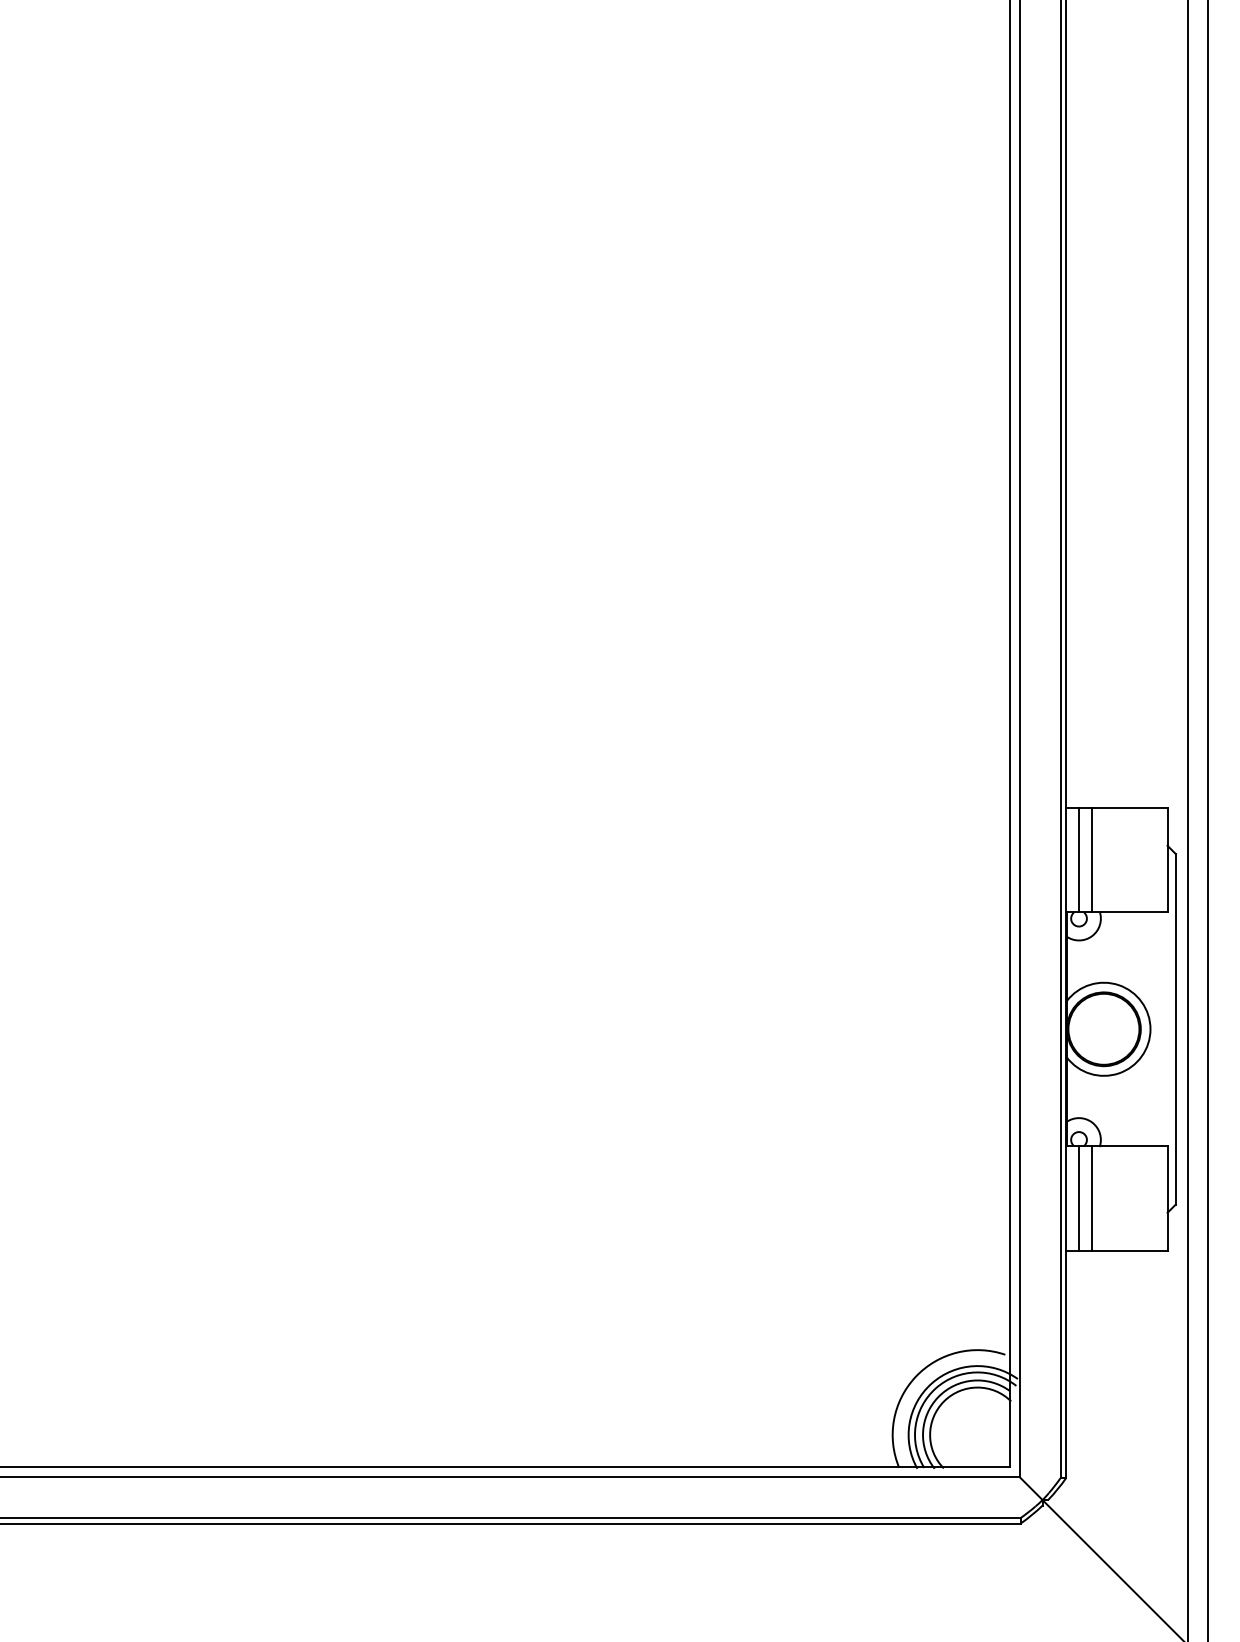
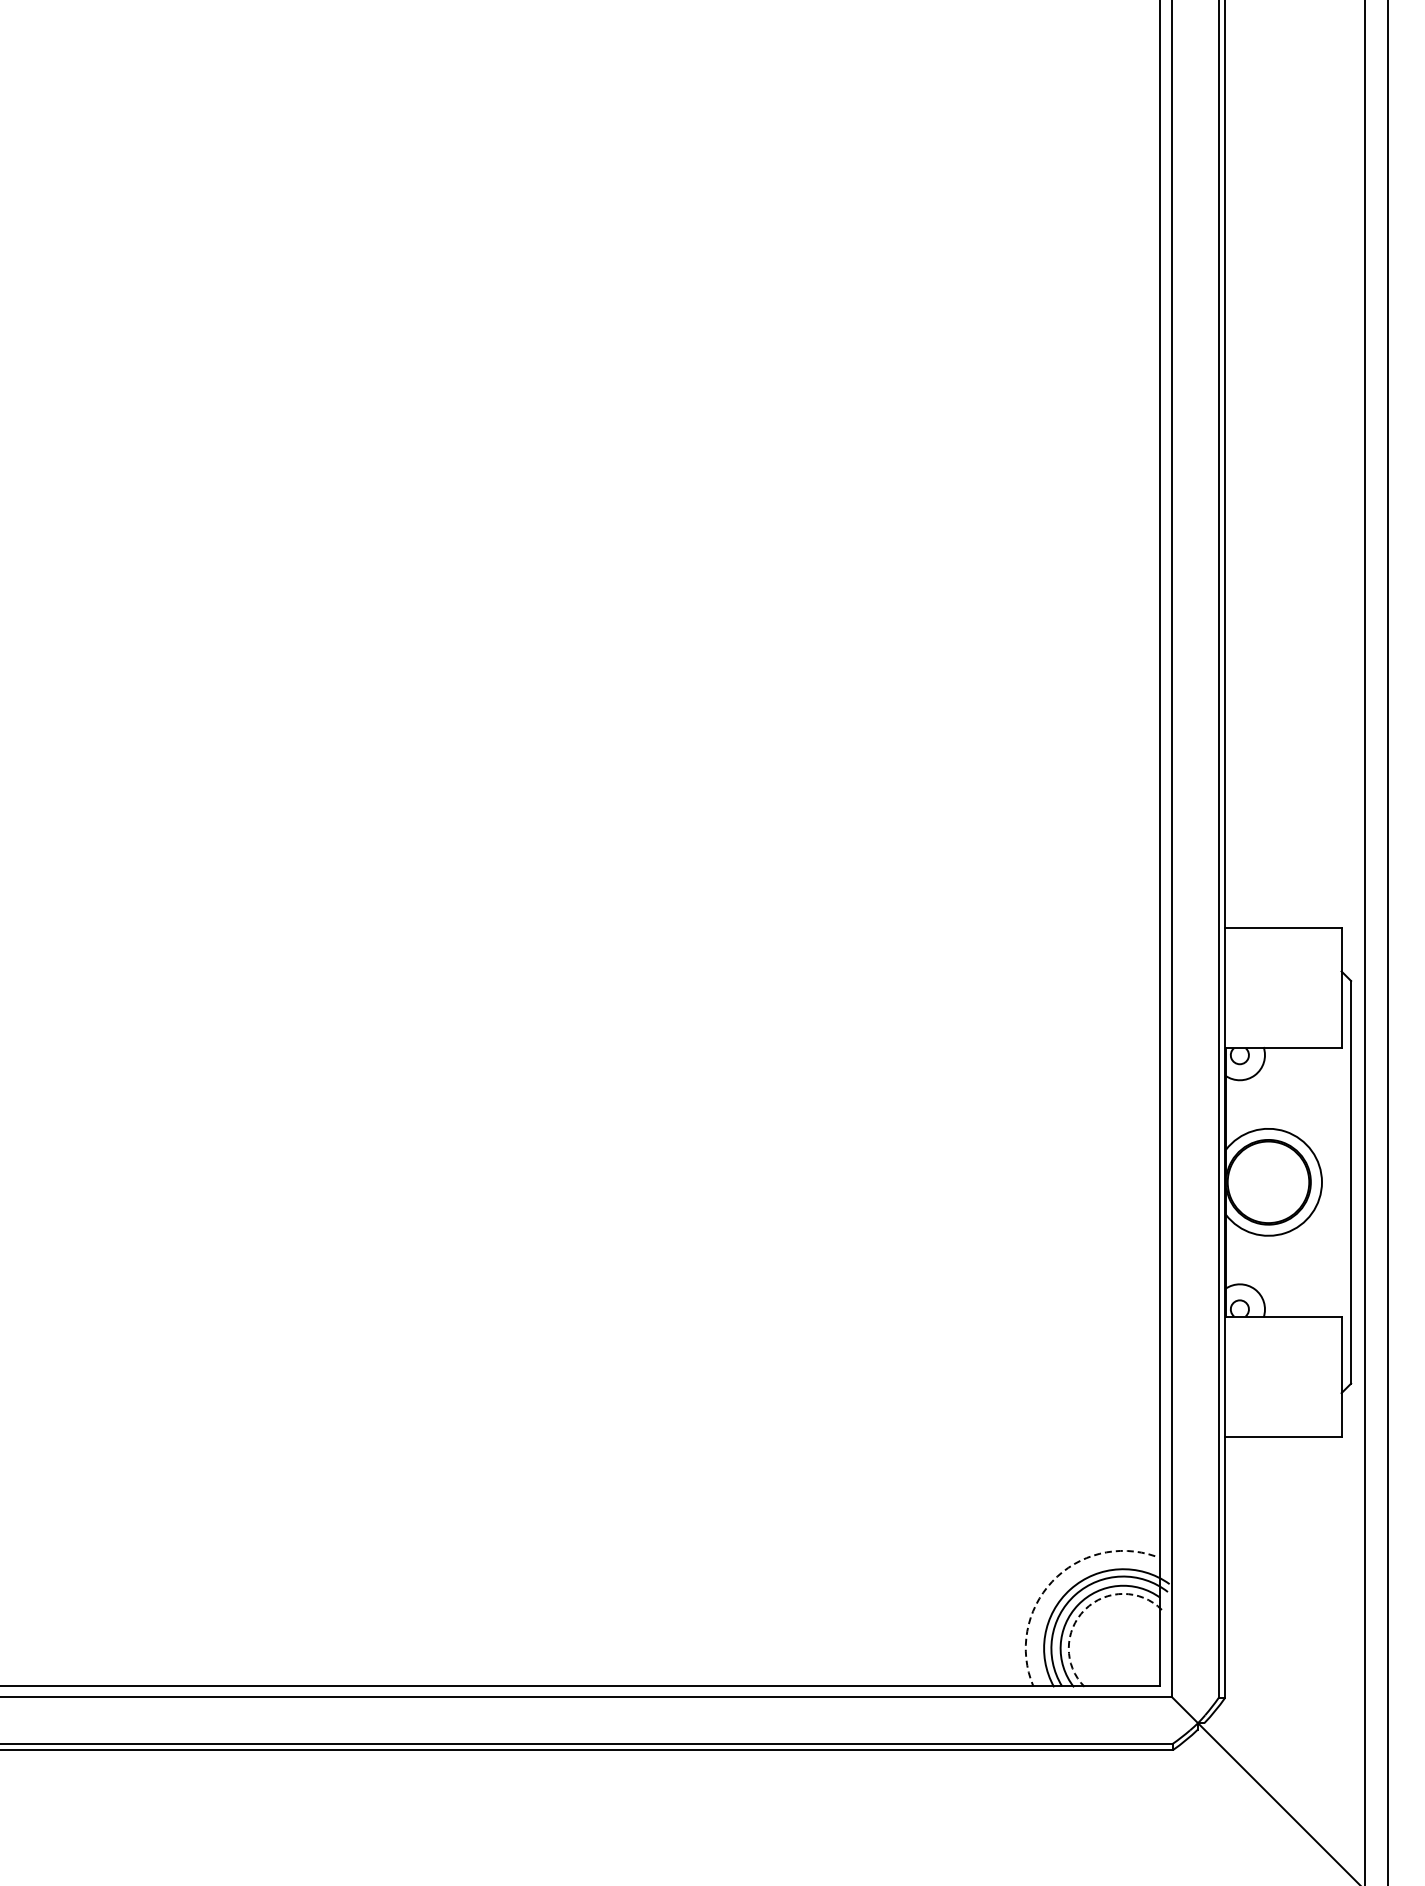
line: (1078, 859) -> (1239, 987), removed
line: (1091, 859) -> (1254, 987), removed
line: (1078, 1198) -> (1239, 1376), removed
line: (1091, 1198) -> (1254, 1376), removed
arc: (915, 1376) -> (1052, 1581), solid -> dashed
arc: (943, 1401) -> (1084, 1609), solid -> dashed

